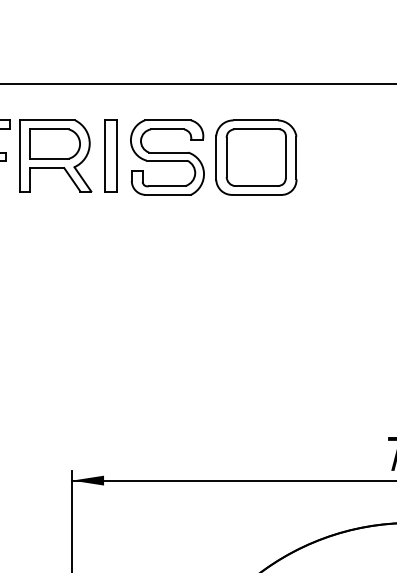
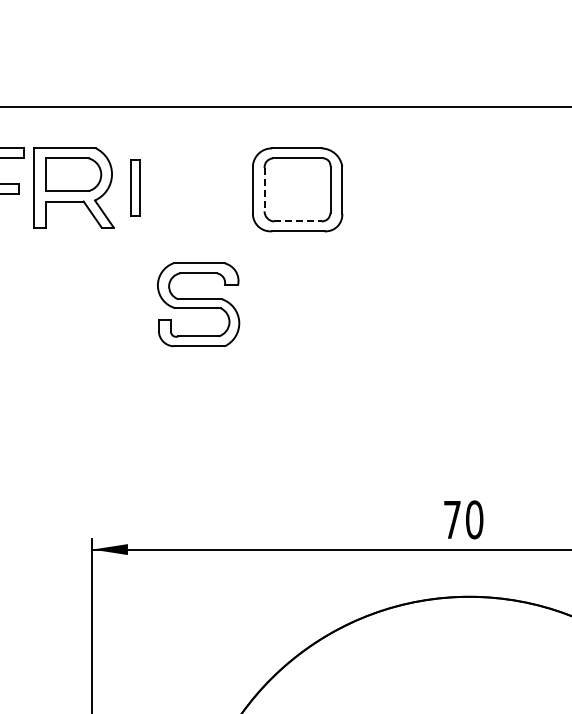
part: (110, 155) -> (135, 187), size x0.7
part: (167, 157) -> (198, 304), moved
line: (226, 157) -> (264, 189), solid -> dashed
line: (256, 186) -> (297, 221), solid -> dashed

